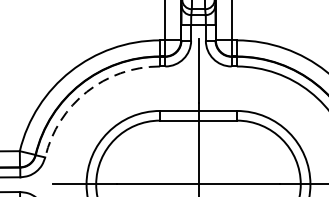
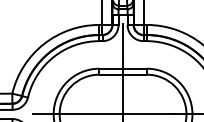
arc: (86, 91) -> (53, 56), dashed -> solid

